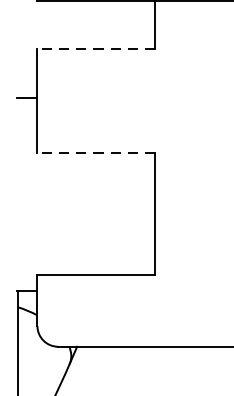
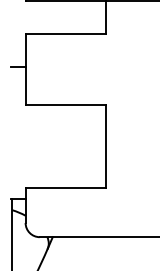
line: (95, 48) -> (65, 33), dashed -> solid
line: (95, 152) -> (65, 104), dashed -> solid

